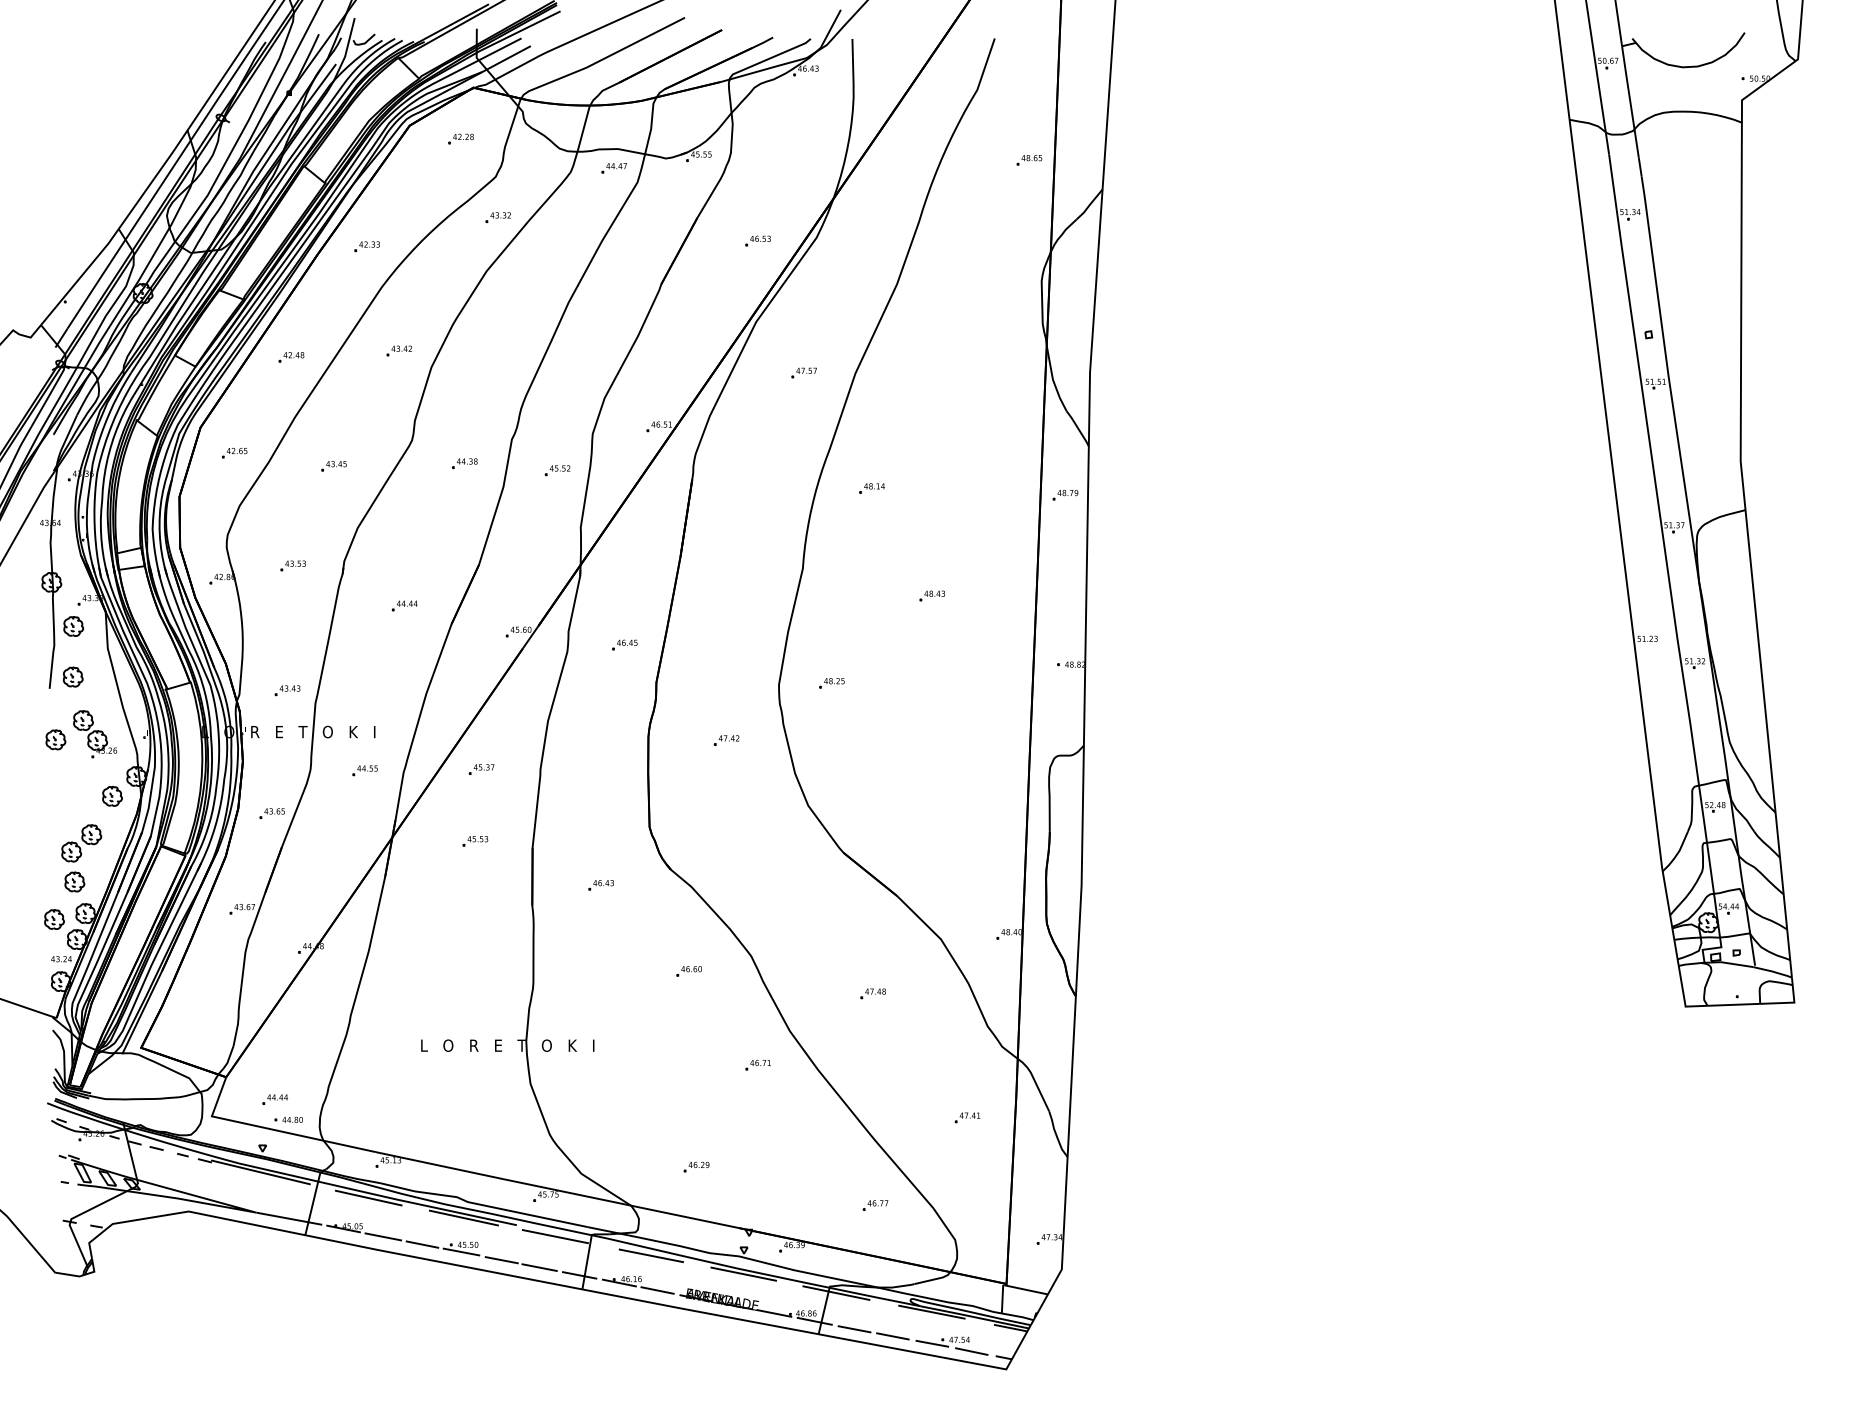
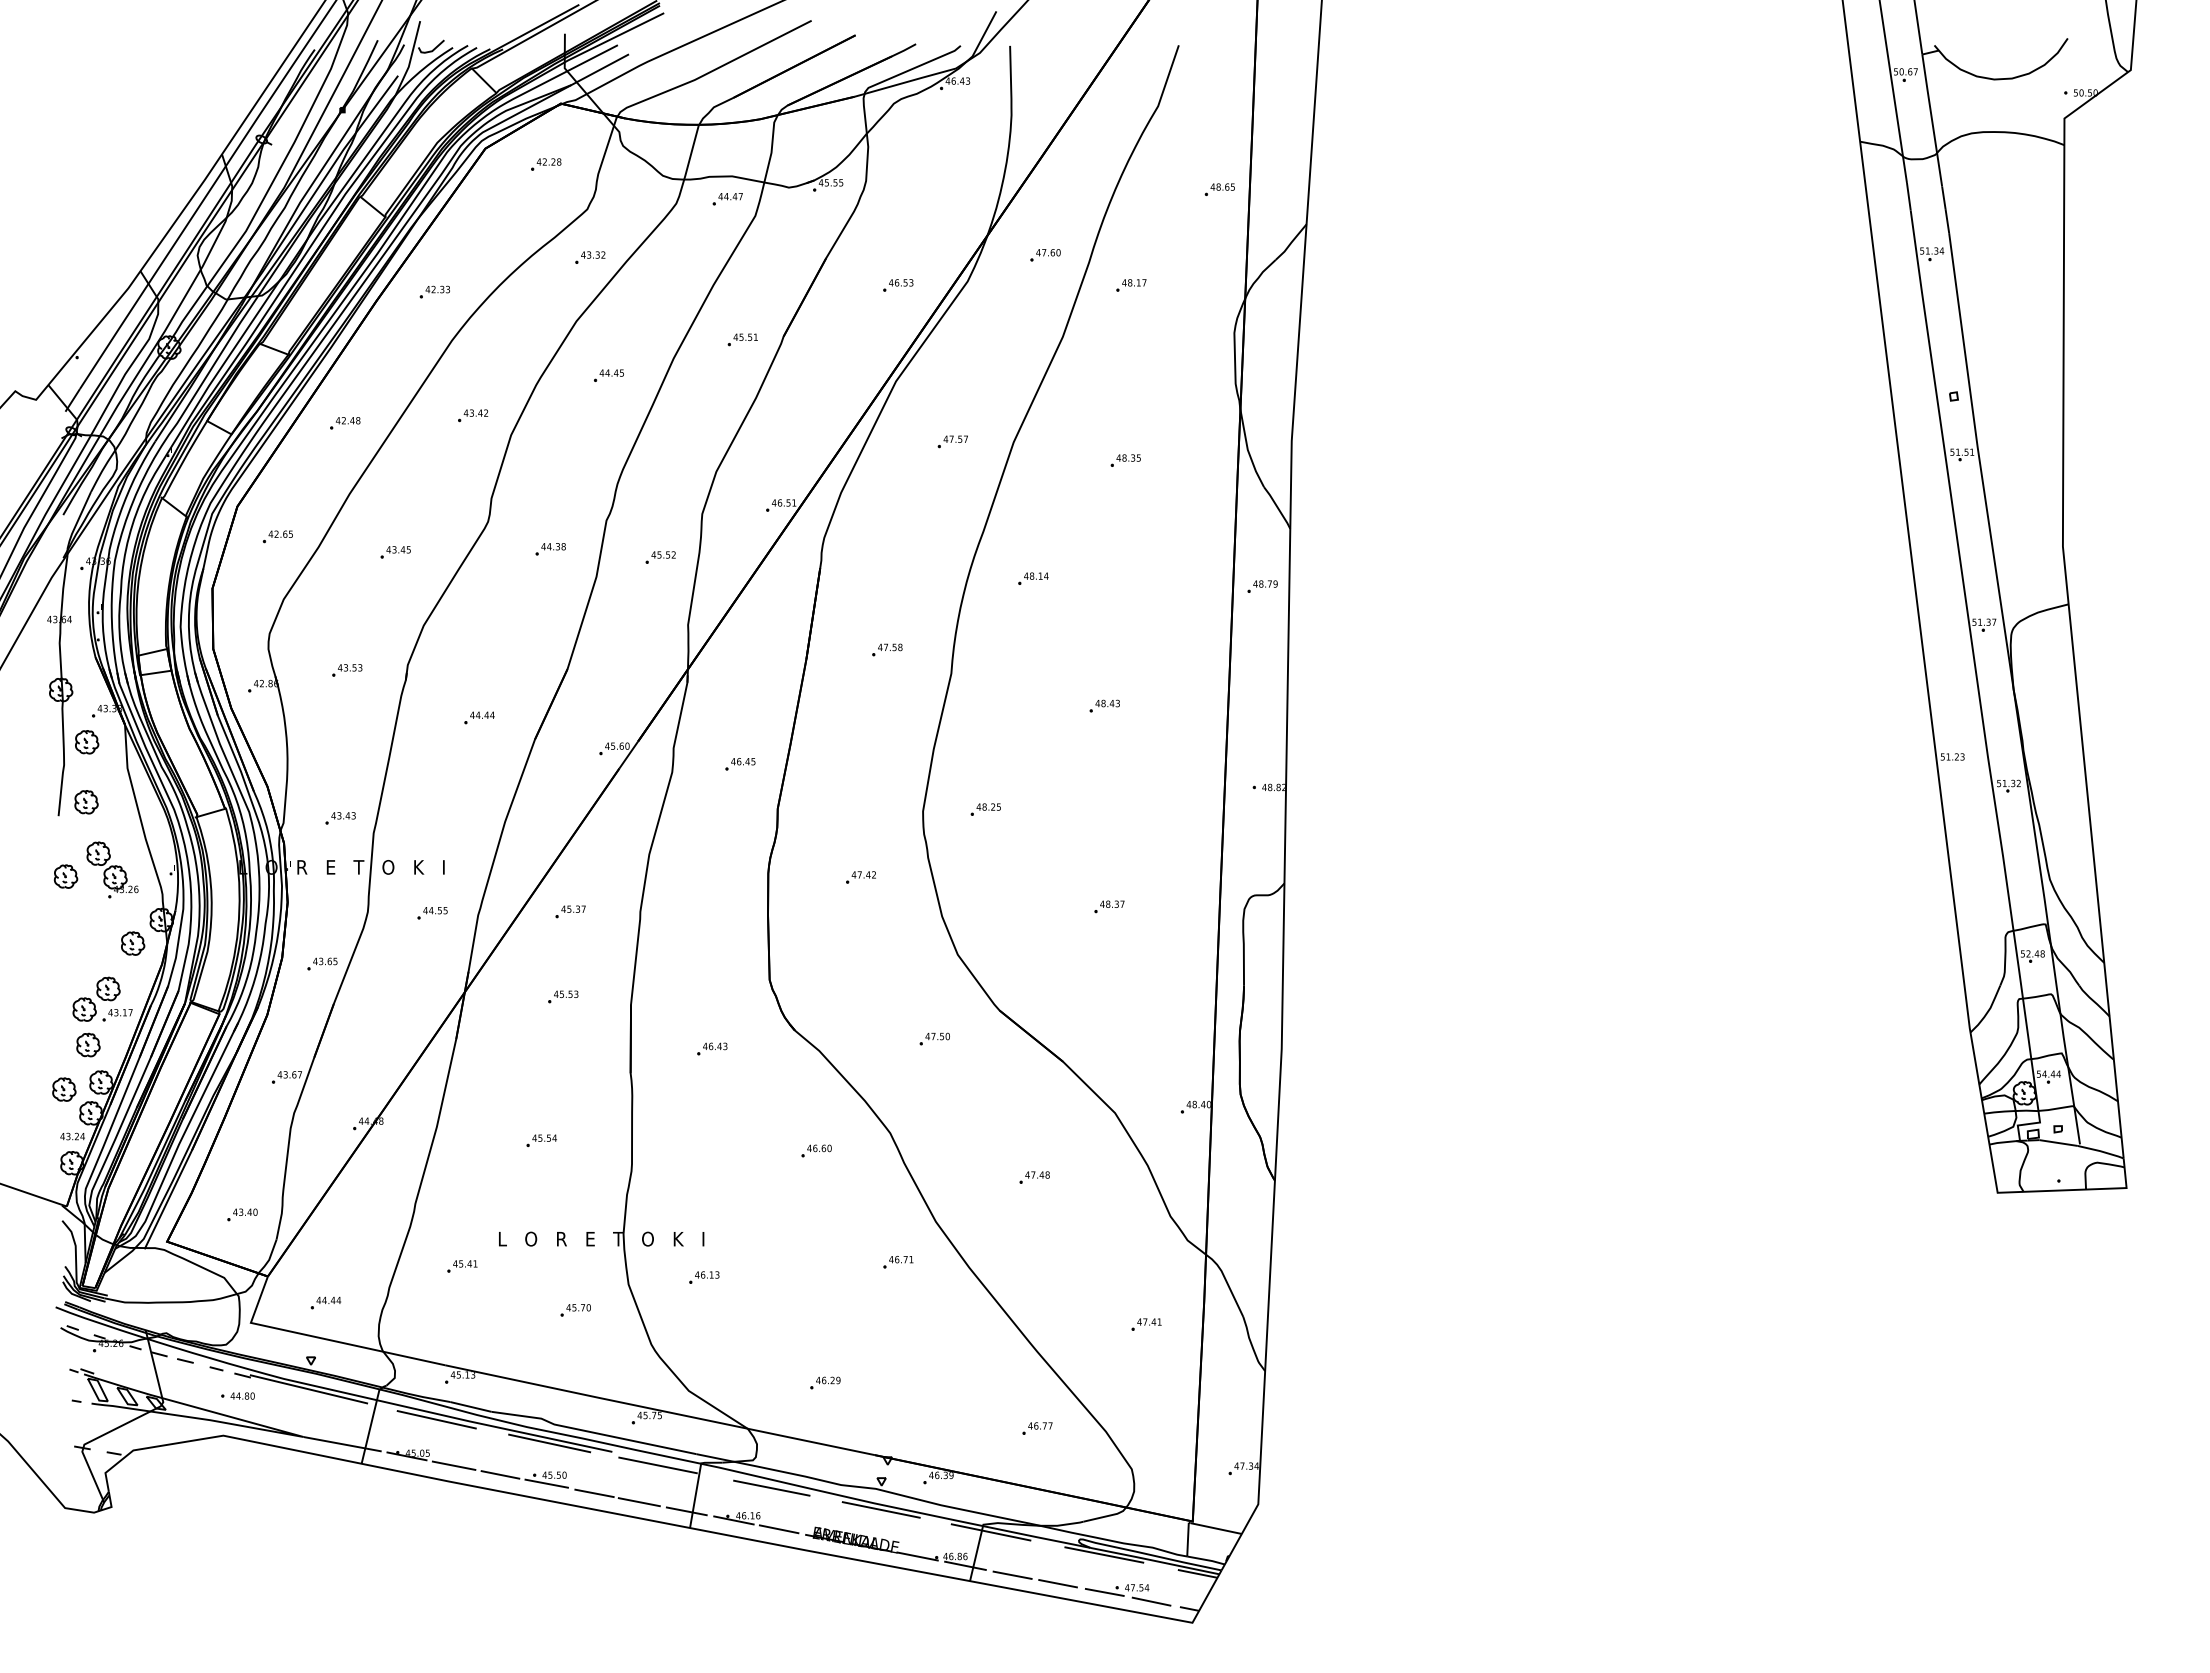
part: (882, 215) -> (1045, 255), added
part: (954, 241) -> (1131, 285), added
part: (626, 286) -> (742, 339), added
part: (513, 317) -> (608, 375), added
part: (949, 388) -> (1125, 460), added
part: (748, 548) -> (887, 649), added
part: (936, 765) -> (1109, 906), added
part: (99, 857) -> (117, 1015), added
part: (788, 876) -> (934, 1038), added
part: (457, 962) -> (541, 1140), added
part: (204, 1024) -> (242, 1214), added
part: (390, 1068) -> (462, 1266), added
part: (594, 1078) -> (704, 1277), added
part: (485, 1105) -> (575, 1310), added
part: (288, 1119) -> (237, 1395), moved

